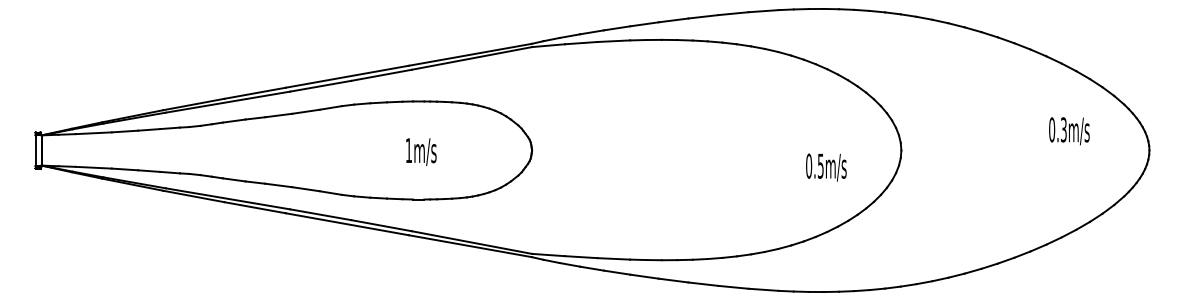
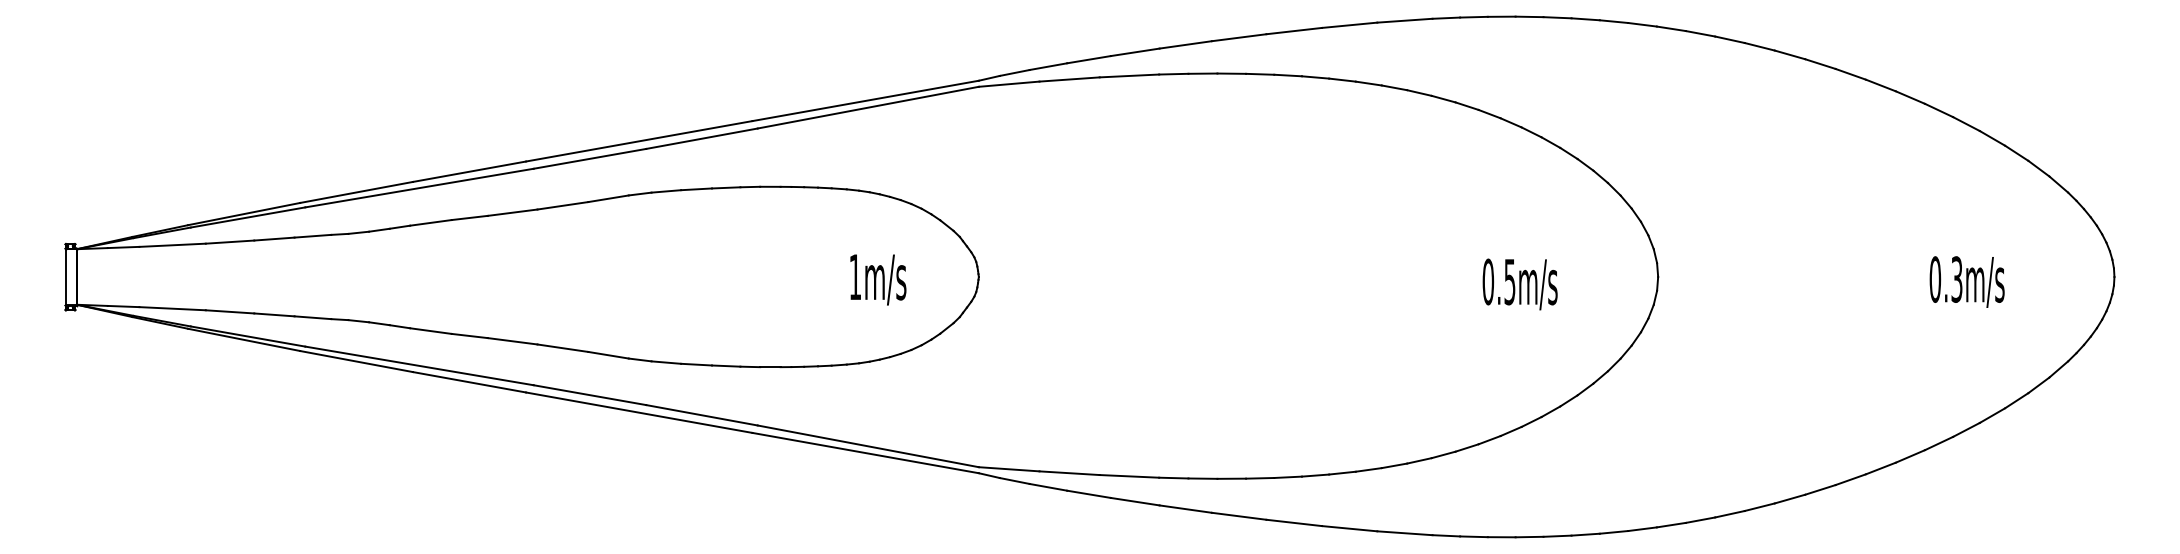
text: (1069, 131) -> (1967, 282), moved
text: (421, 151) -> (878, 278), moved
text: (826, 167) -> (1520, 284), moved

